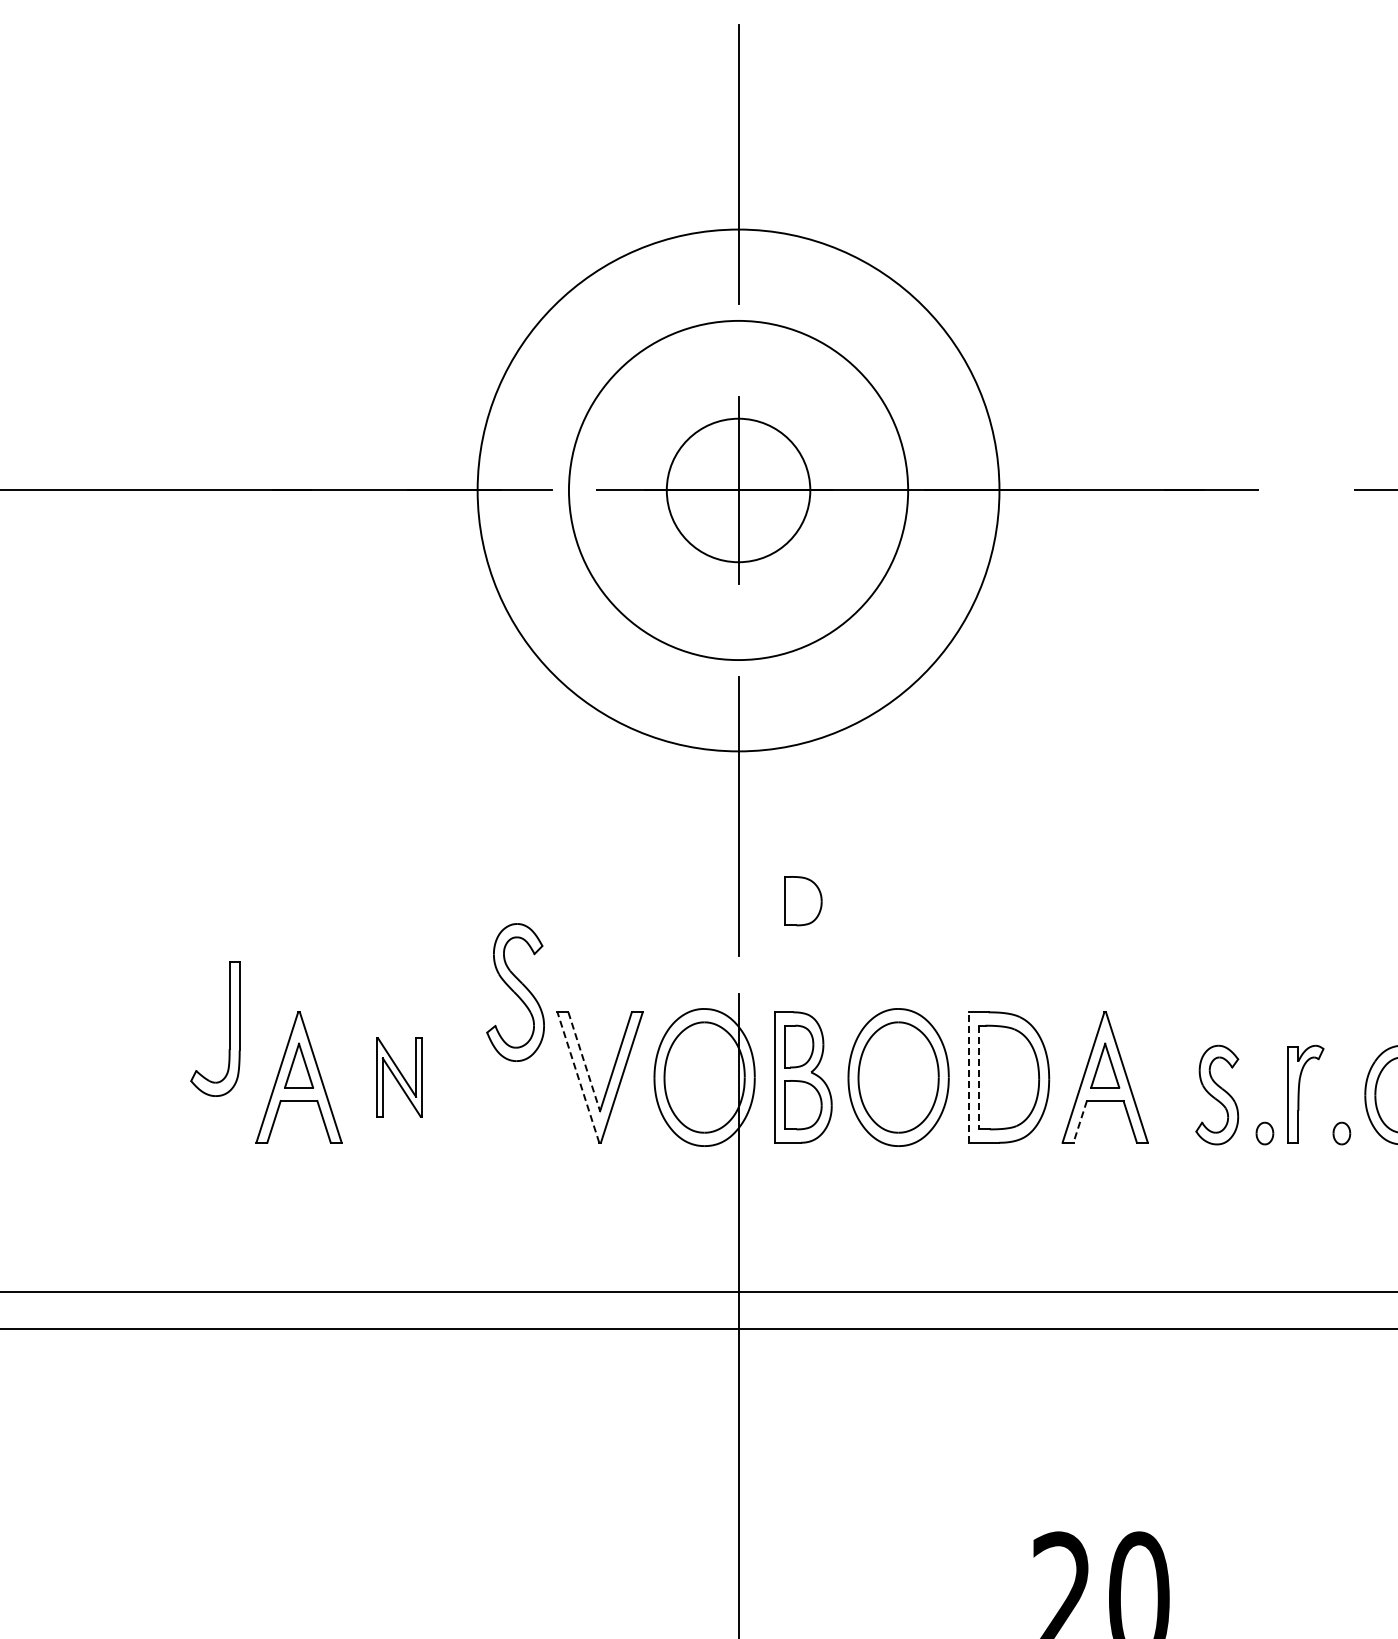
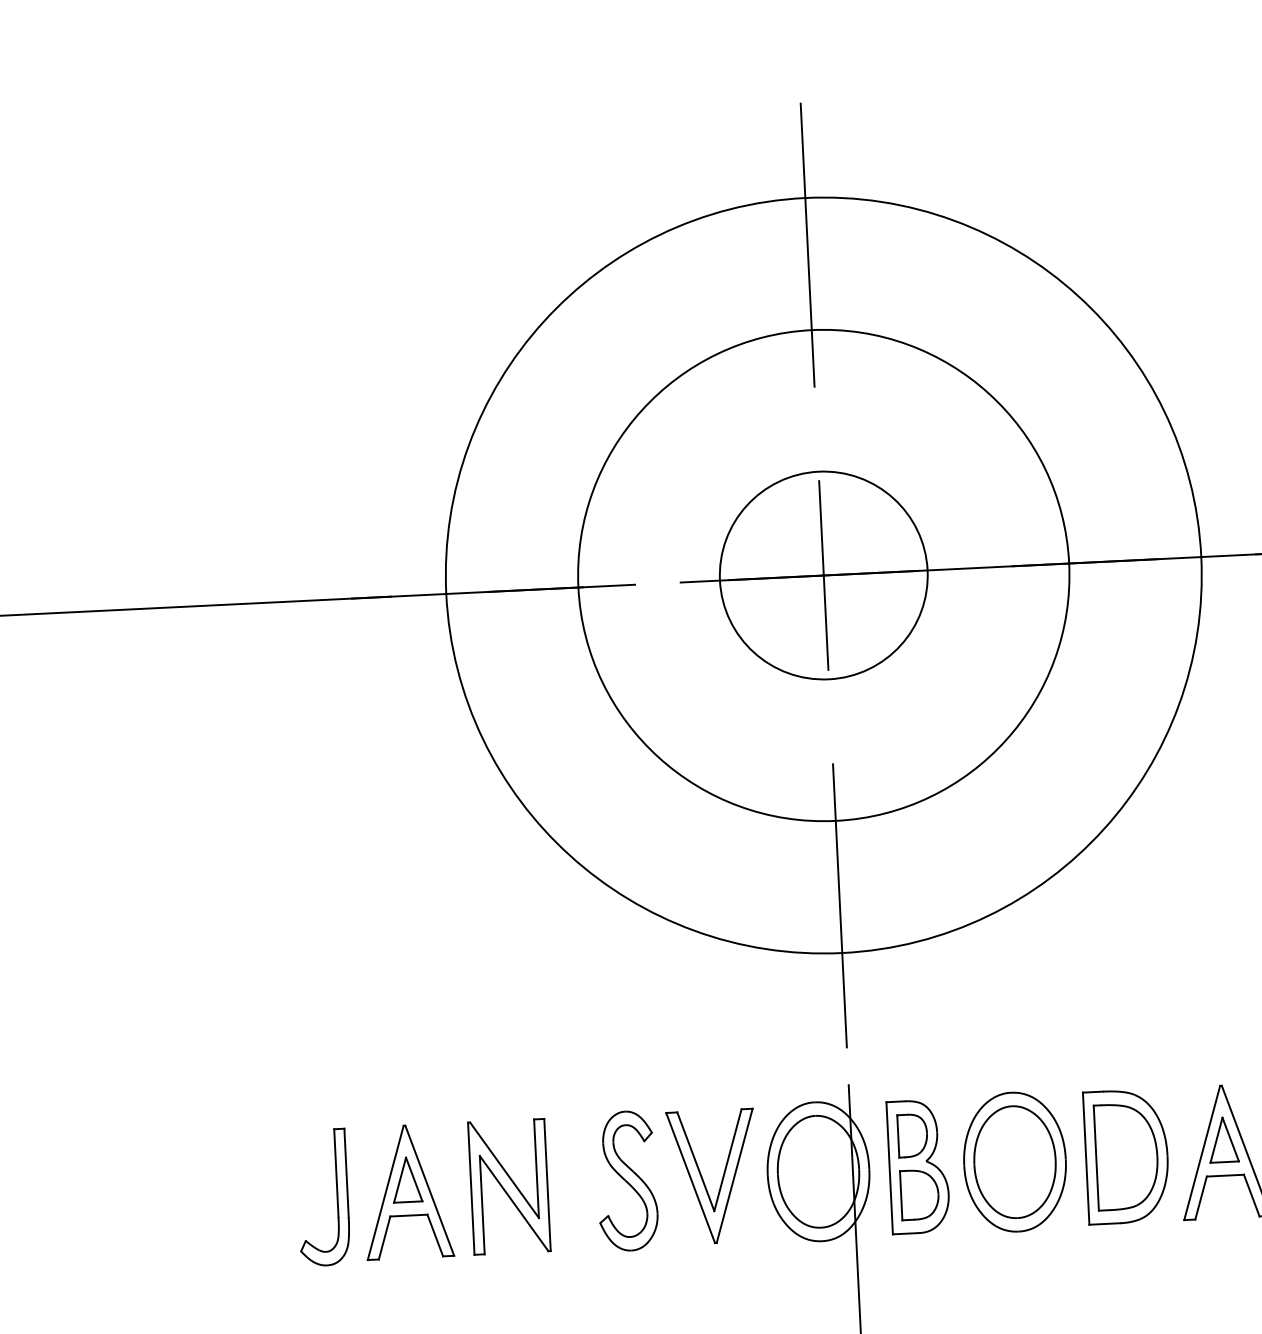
circle: (738, 489) -> (823, 574), size x1.43
circle: (738, 490) -> (823, 575), size x1.43
circle: (738, 490) -> (823, 575), size x1.43
part: (803, 901) -> (909, 988), removed
part: (515, 992) -> (626, 1181), moved
part: (229, 1028) -> (337, 1196), moved
line: (584, 1061) -> (696, 1161), dashed -> solid
part: (399, 1077) -> (509, 1186), size x1.67
line: (578, 1077) -> (690, 1177), dashed -> solid
line: (968, 1077) -> (1085, 1158), dashed -> solid
line: (978, 1077) -> (1095, 1158), dashed -> solid
line: (1080, 1121) -> (1201, 1197), dashed -> solid

